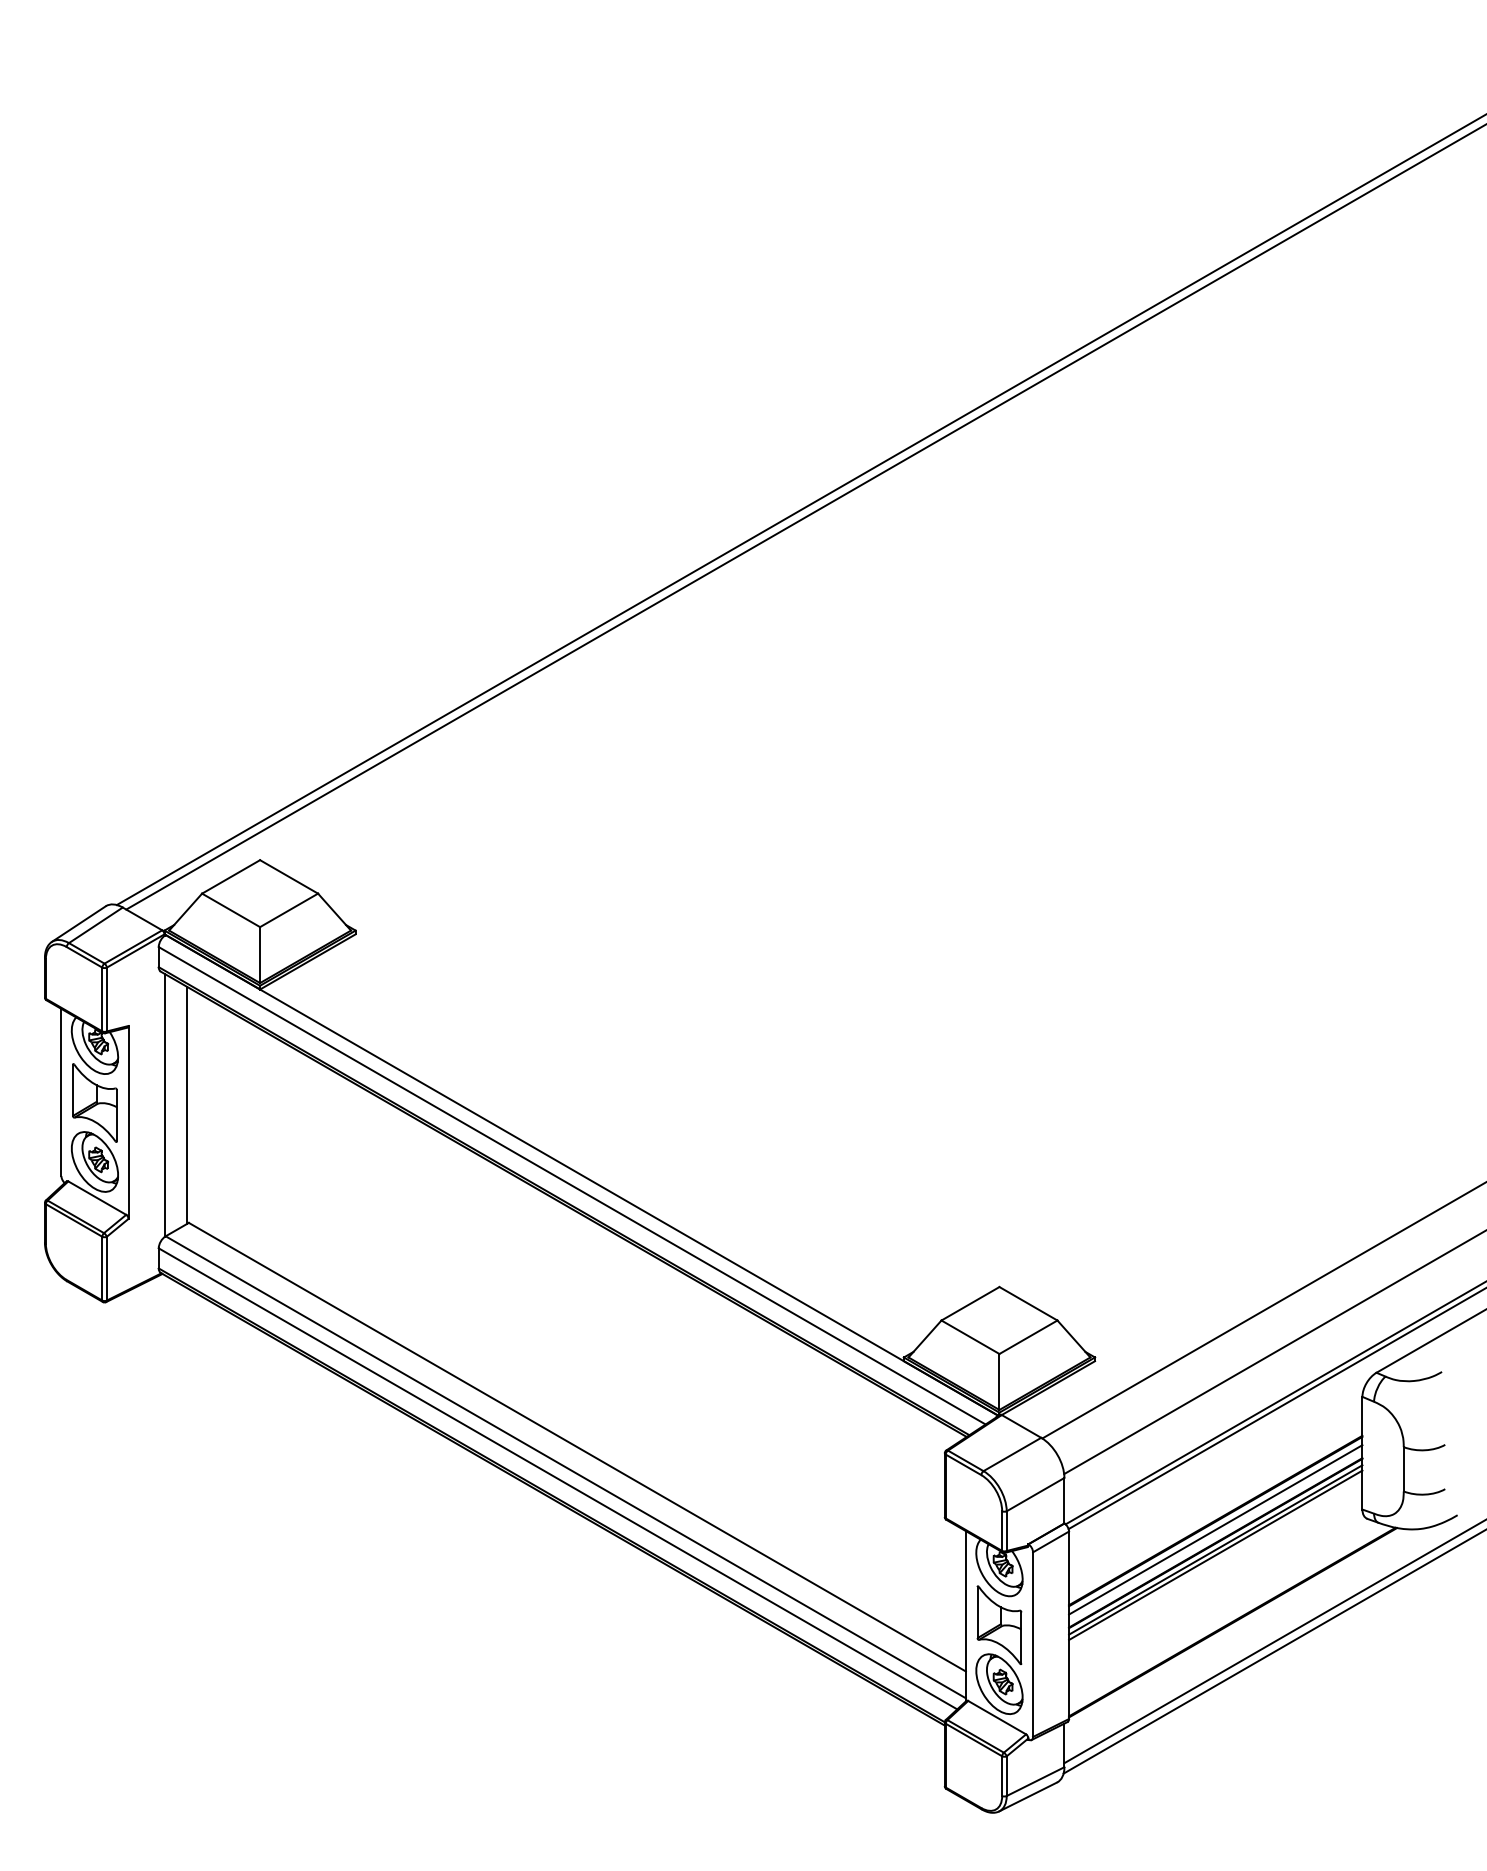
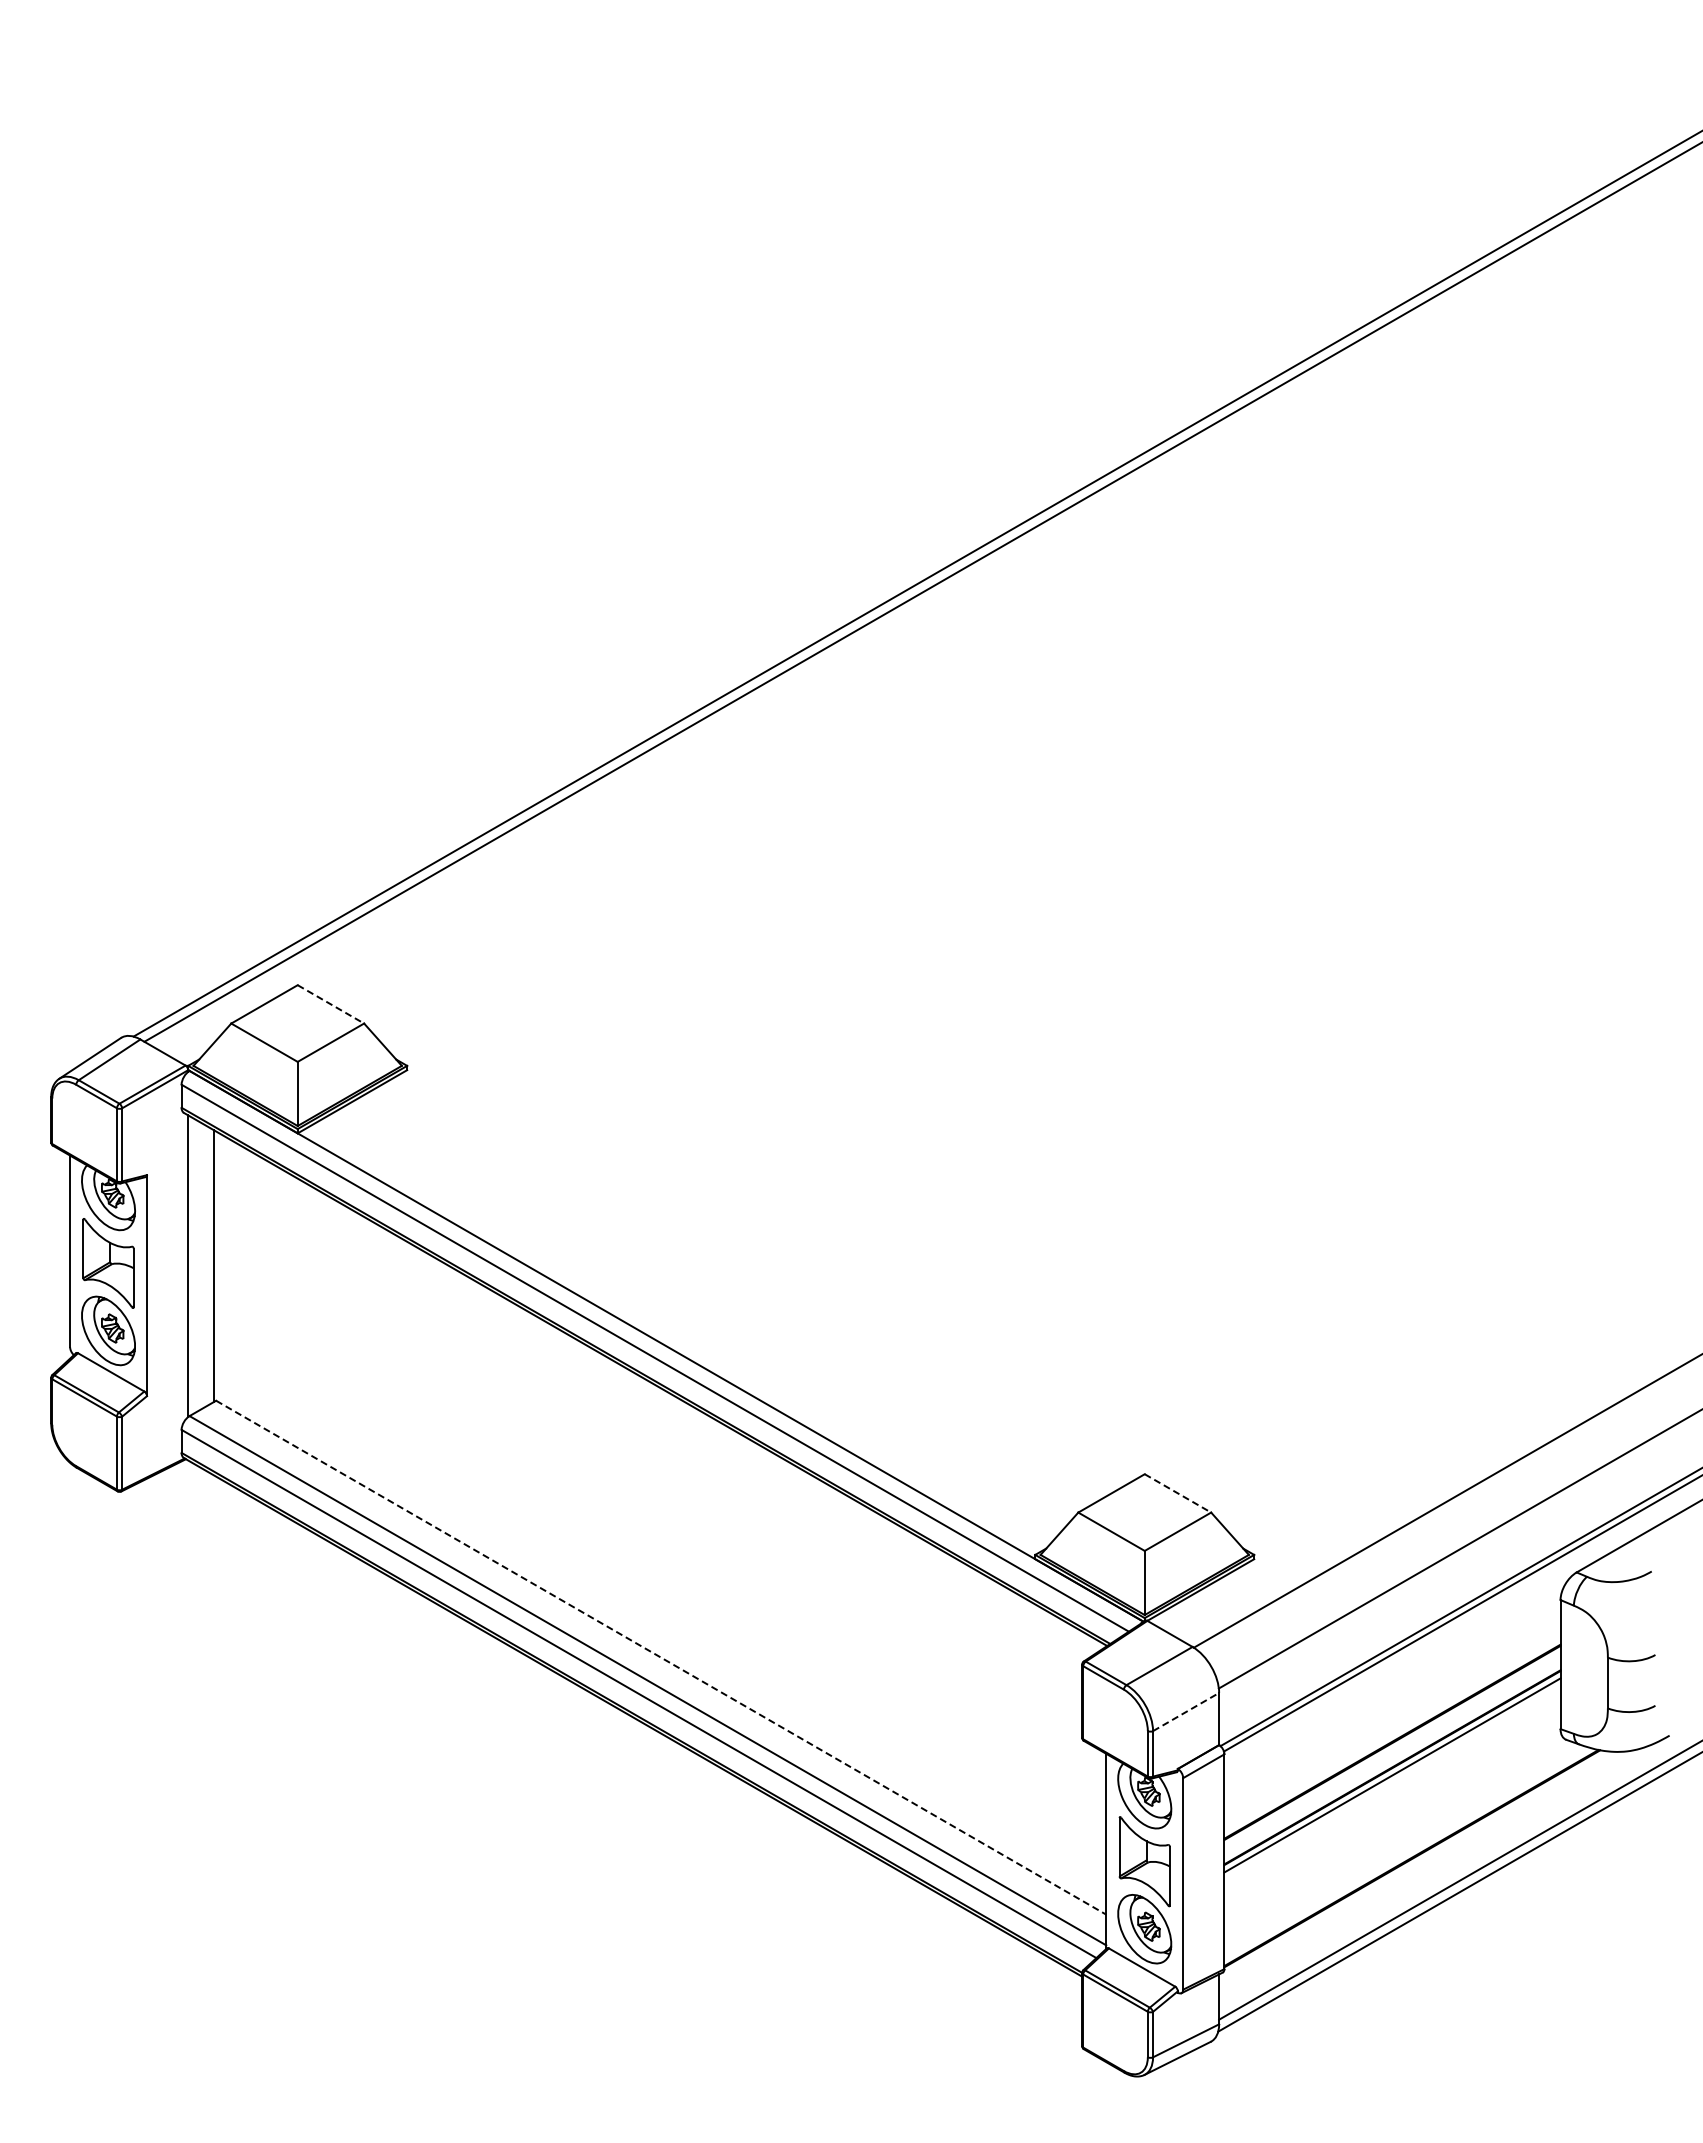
line: (289, 877) -> (331, 1004), solid -> dashed
line: (1028, 1303) -> (1178, 1493), solid -> dashed
line: (577, 1447) -> (661, 1657), solid -> dashed
line: (1035, 1494) -> (1186, 1711), solid -> dashed
line: (1215, 1529) -> (1392, 1752), removed
line: (1215, 1555) -> (1392, 1781), removed

